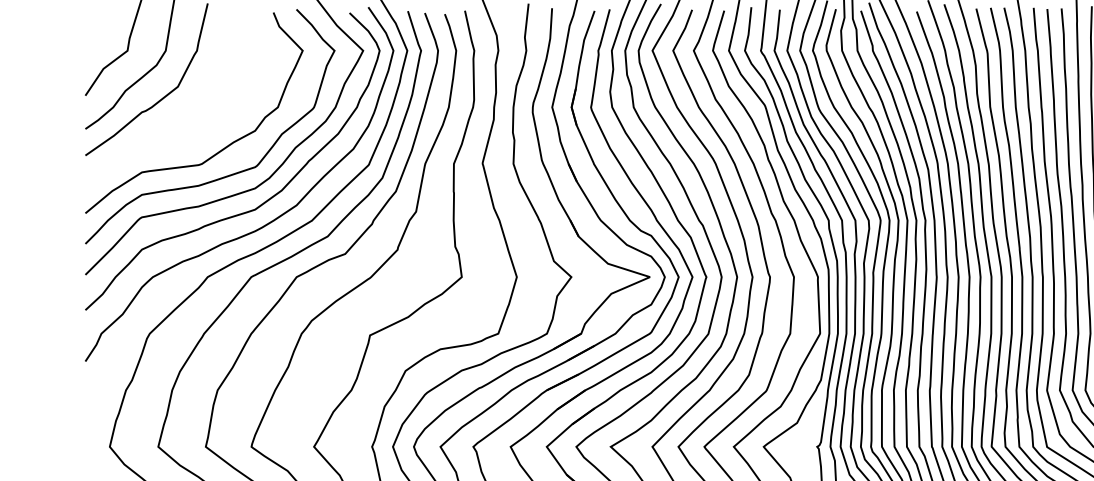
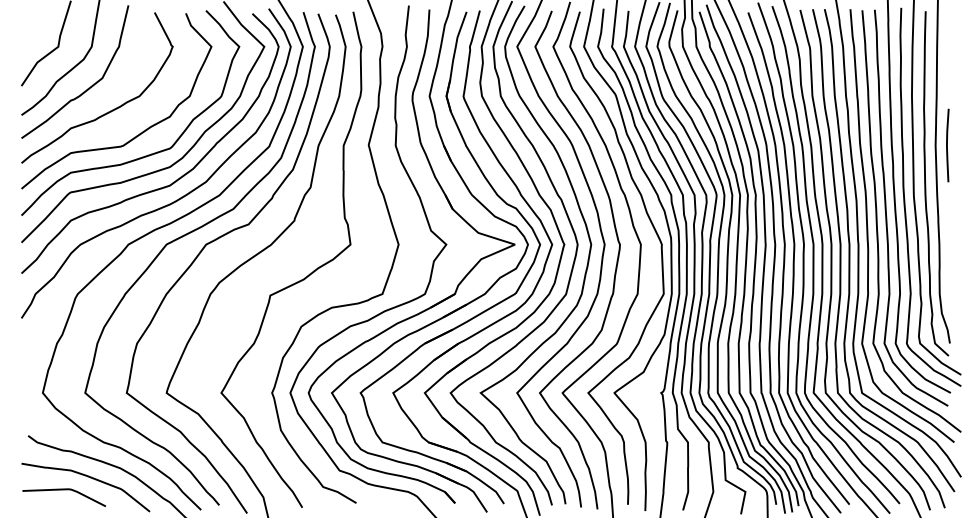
curve: (184, 124) -> (108, 111), added

